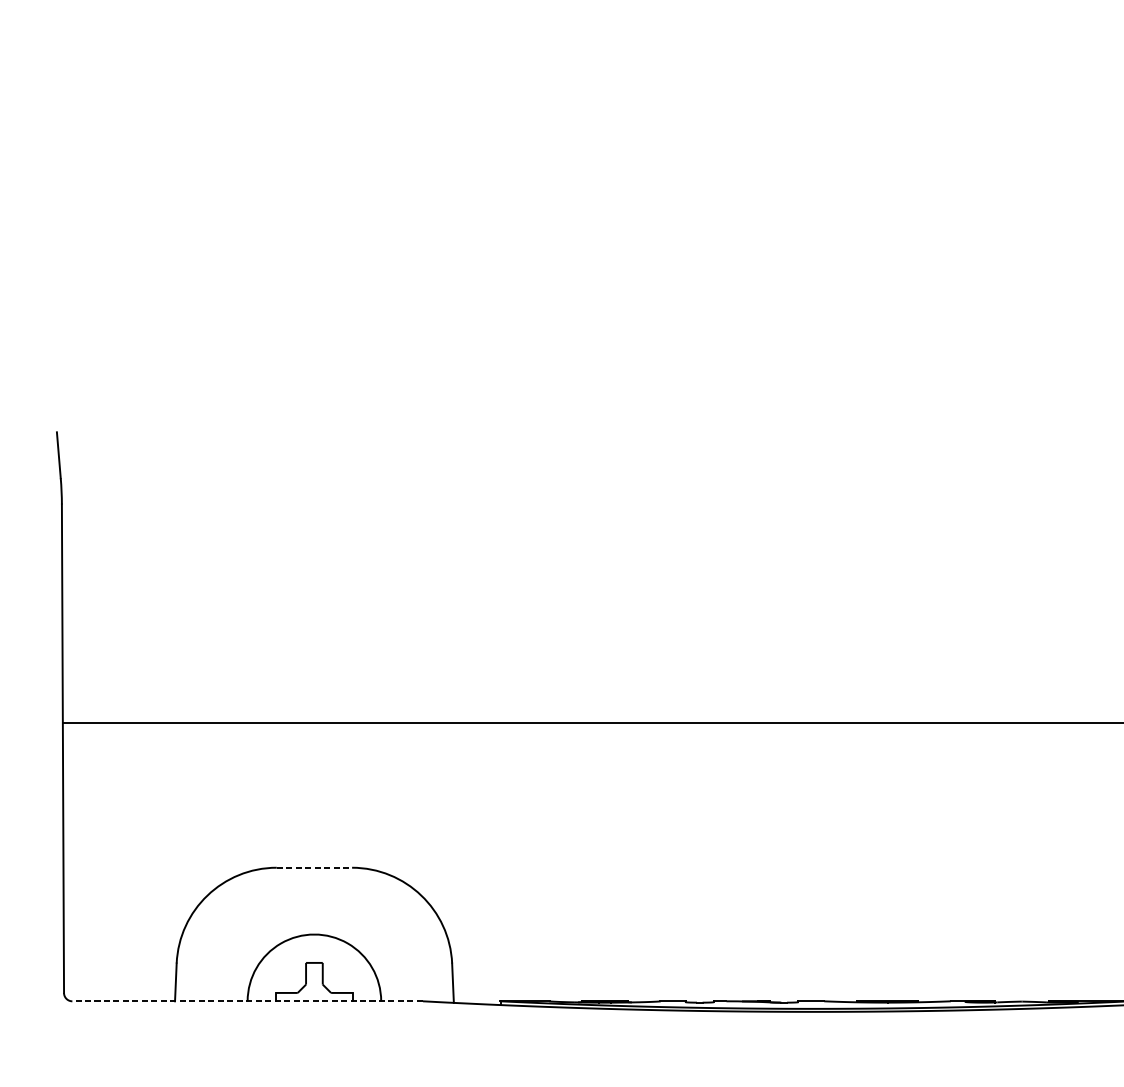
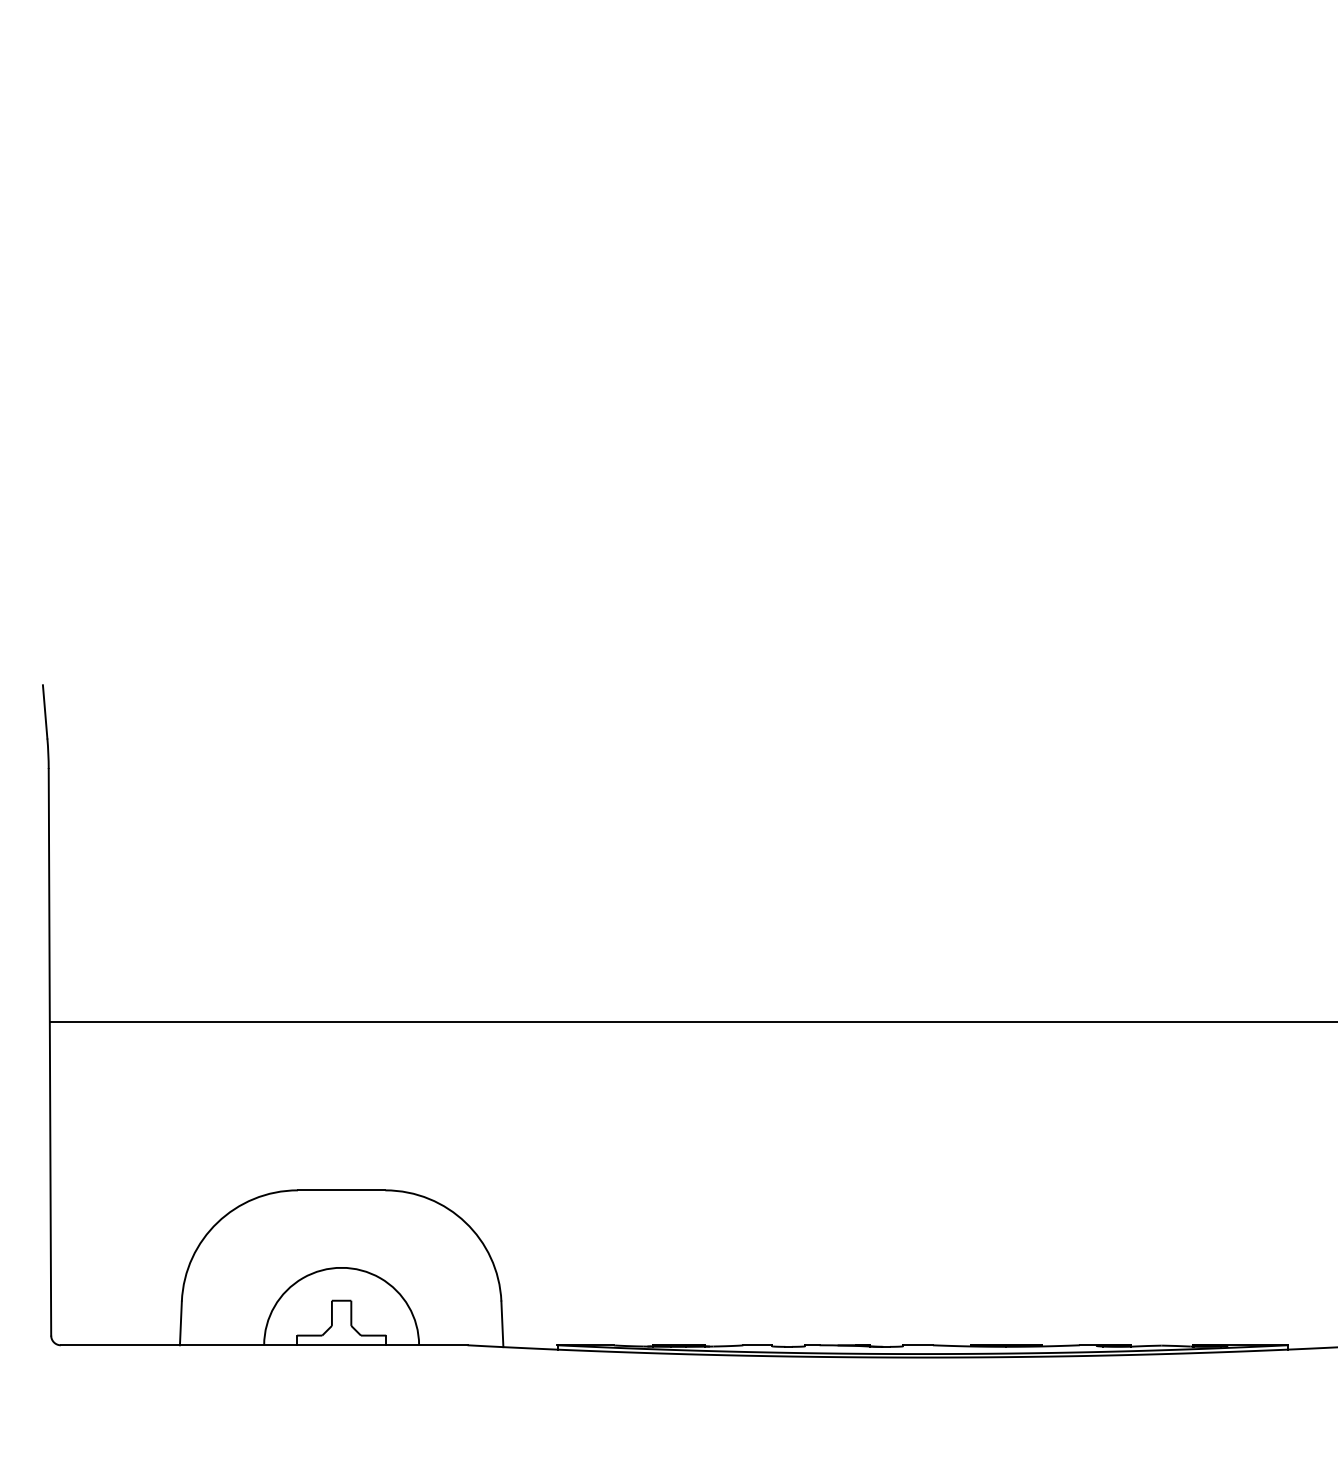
line: (314, 867) -> (341, 1190), dashed -> solid
line: (247, 1001) -> (263, 1345), dashed -> solid

